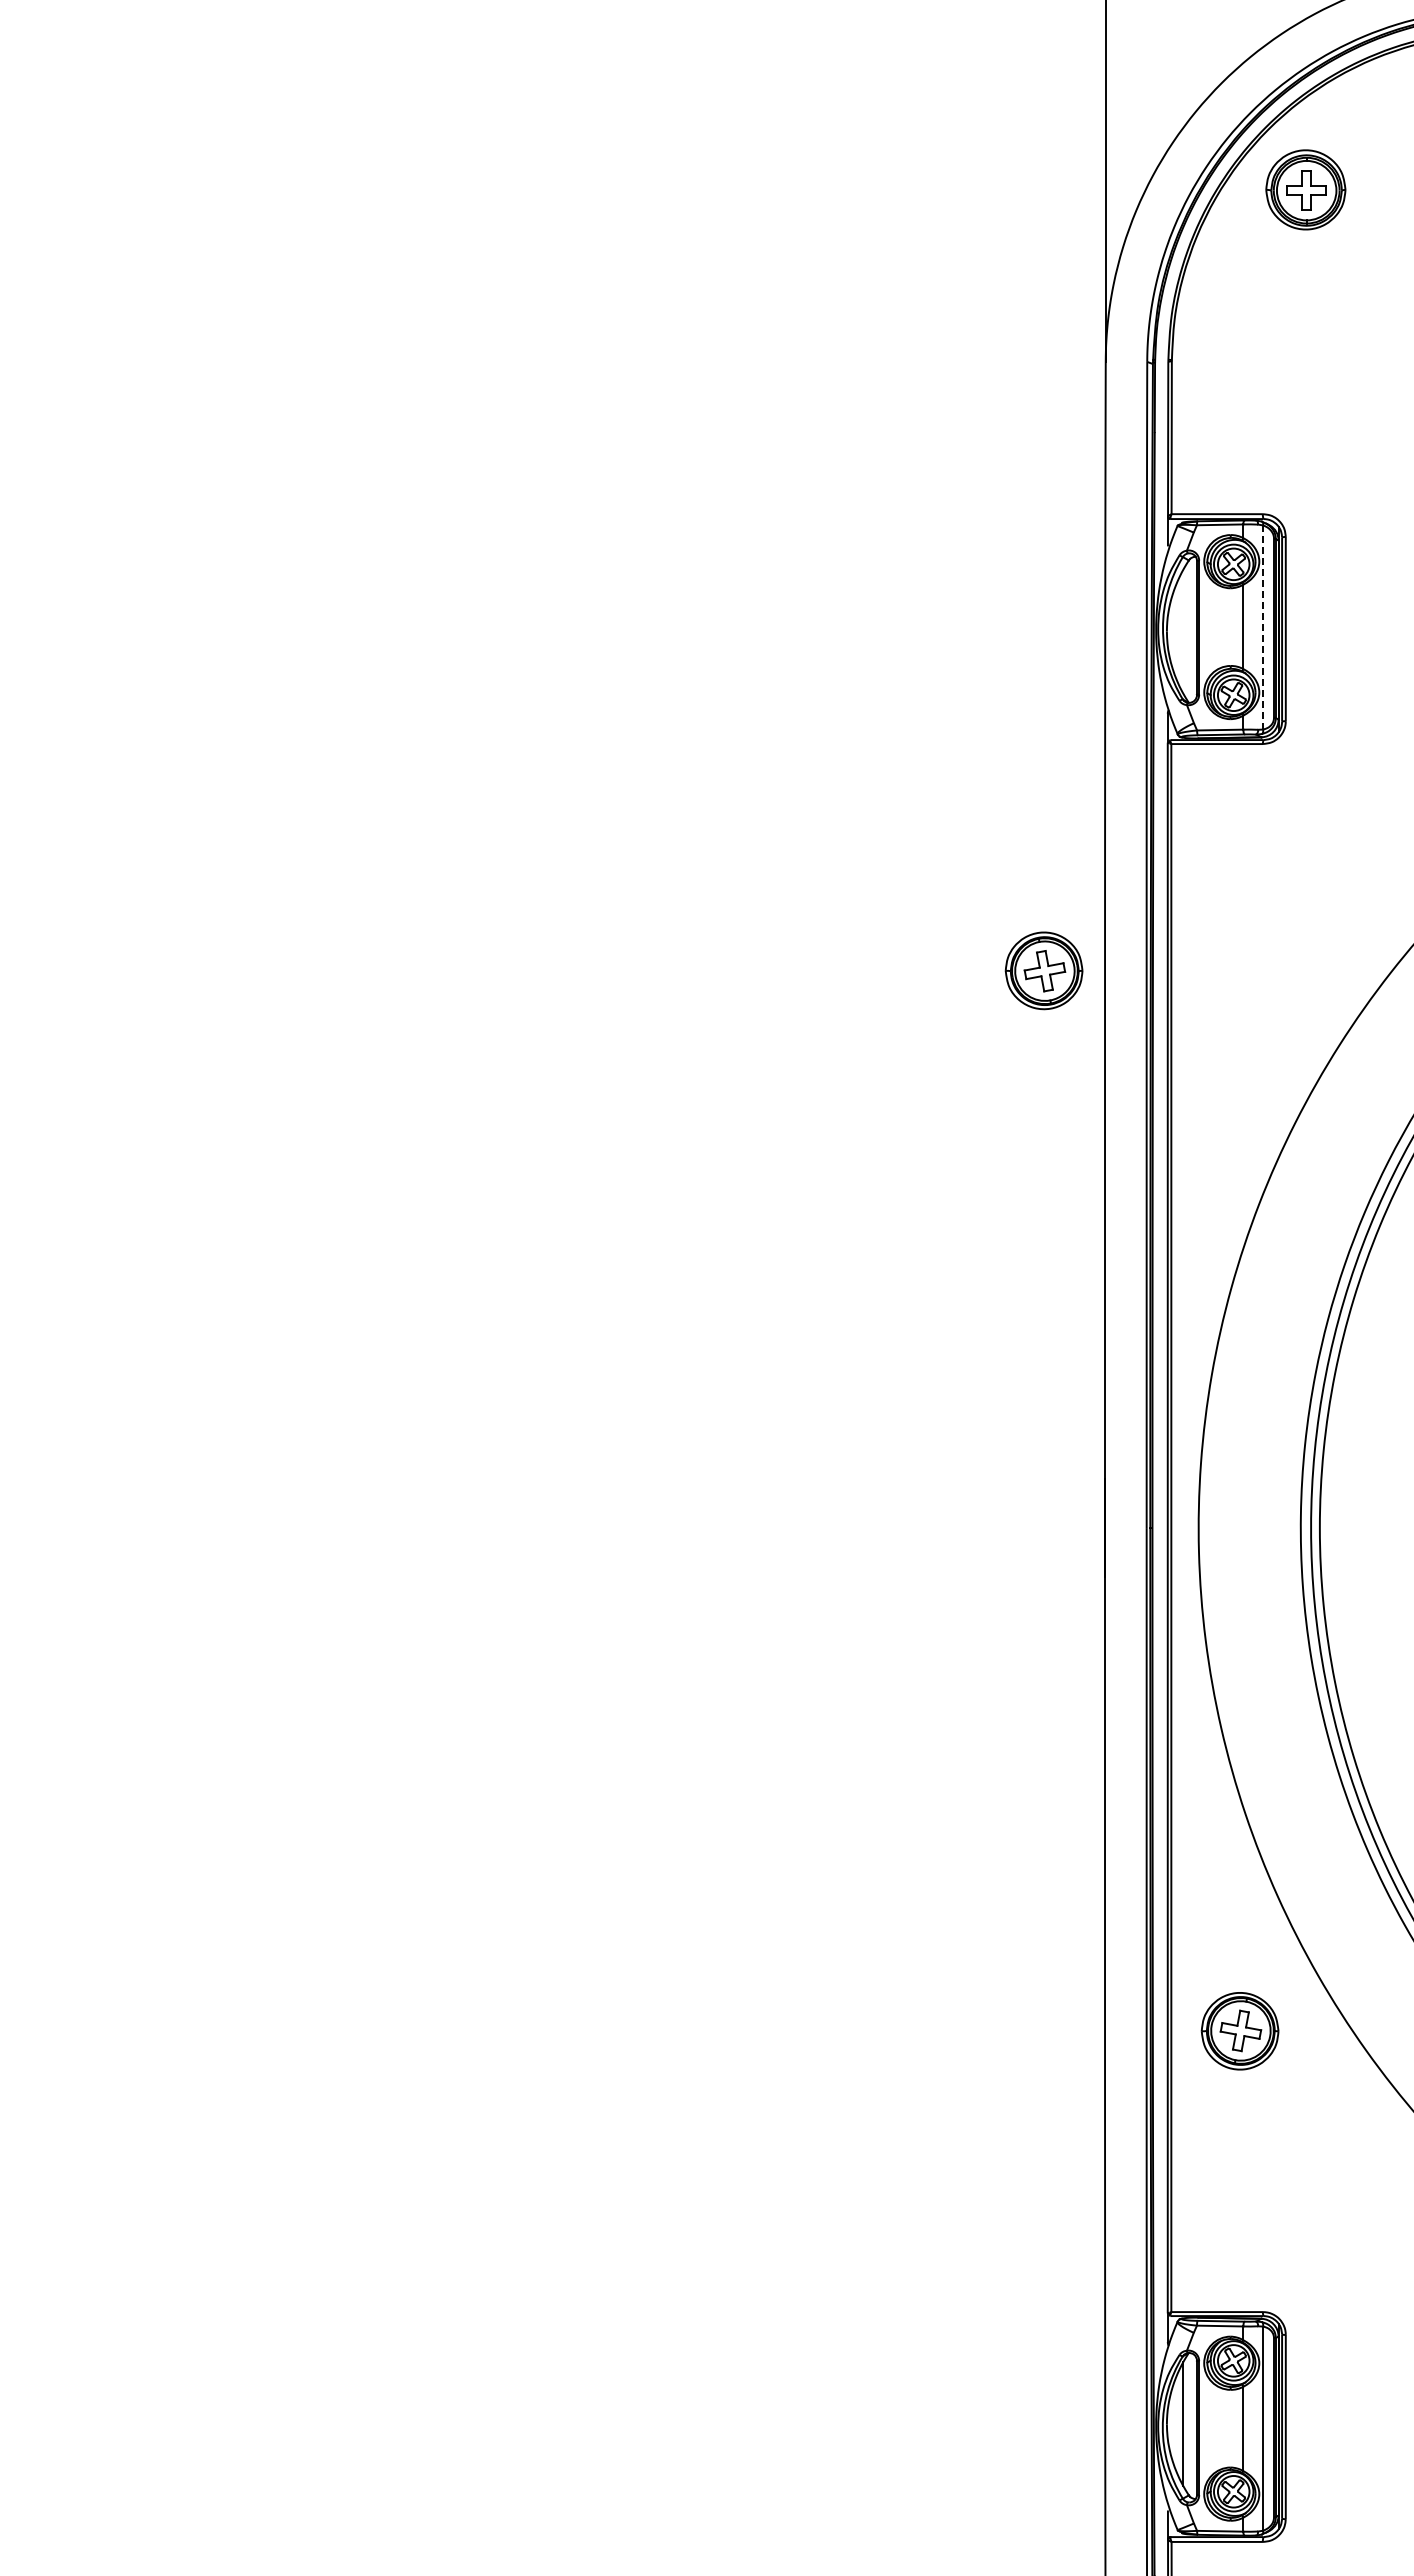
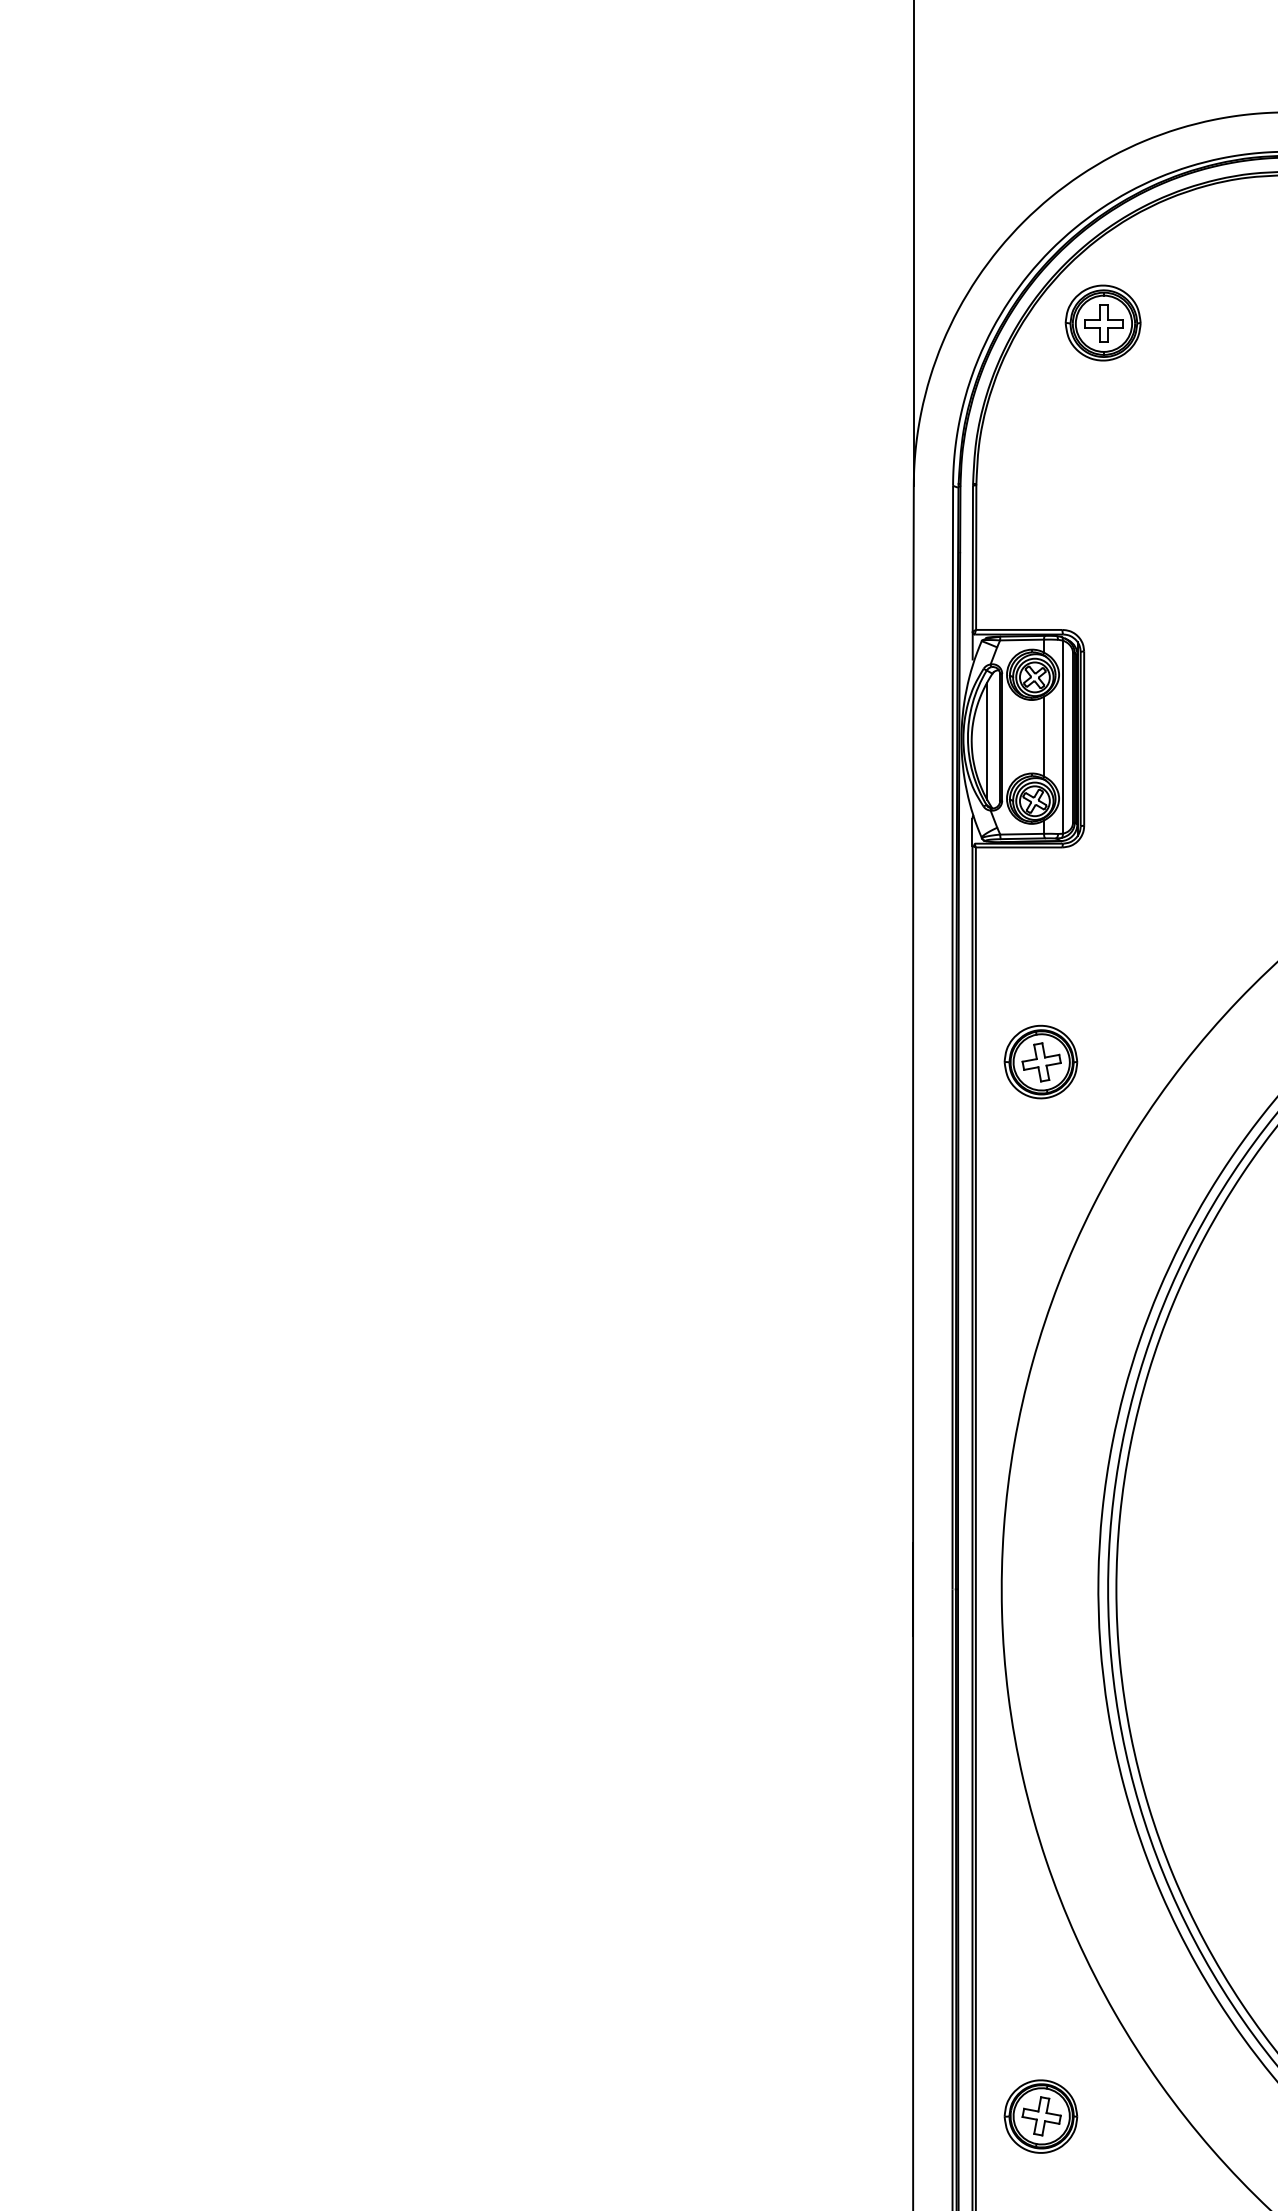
line: (1263, 626) -> (1063, 736), dashed -> solid
line: (1183, 631) -> (987, 740), added
part: (1043, 970) -> (1040, 1061), moved
part: (1239, 2031) -> (1040, 2116), moved

